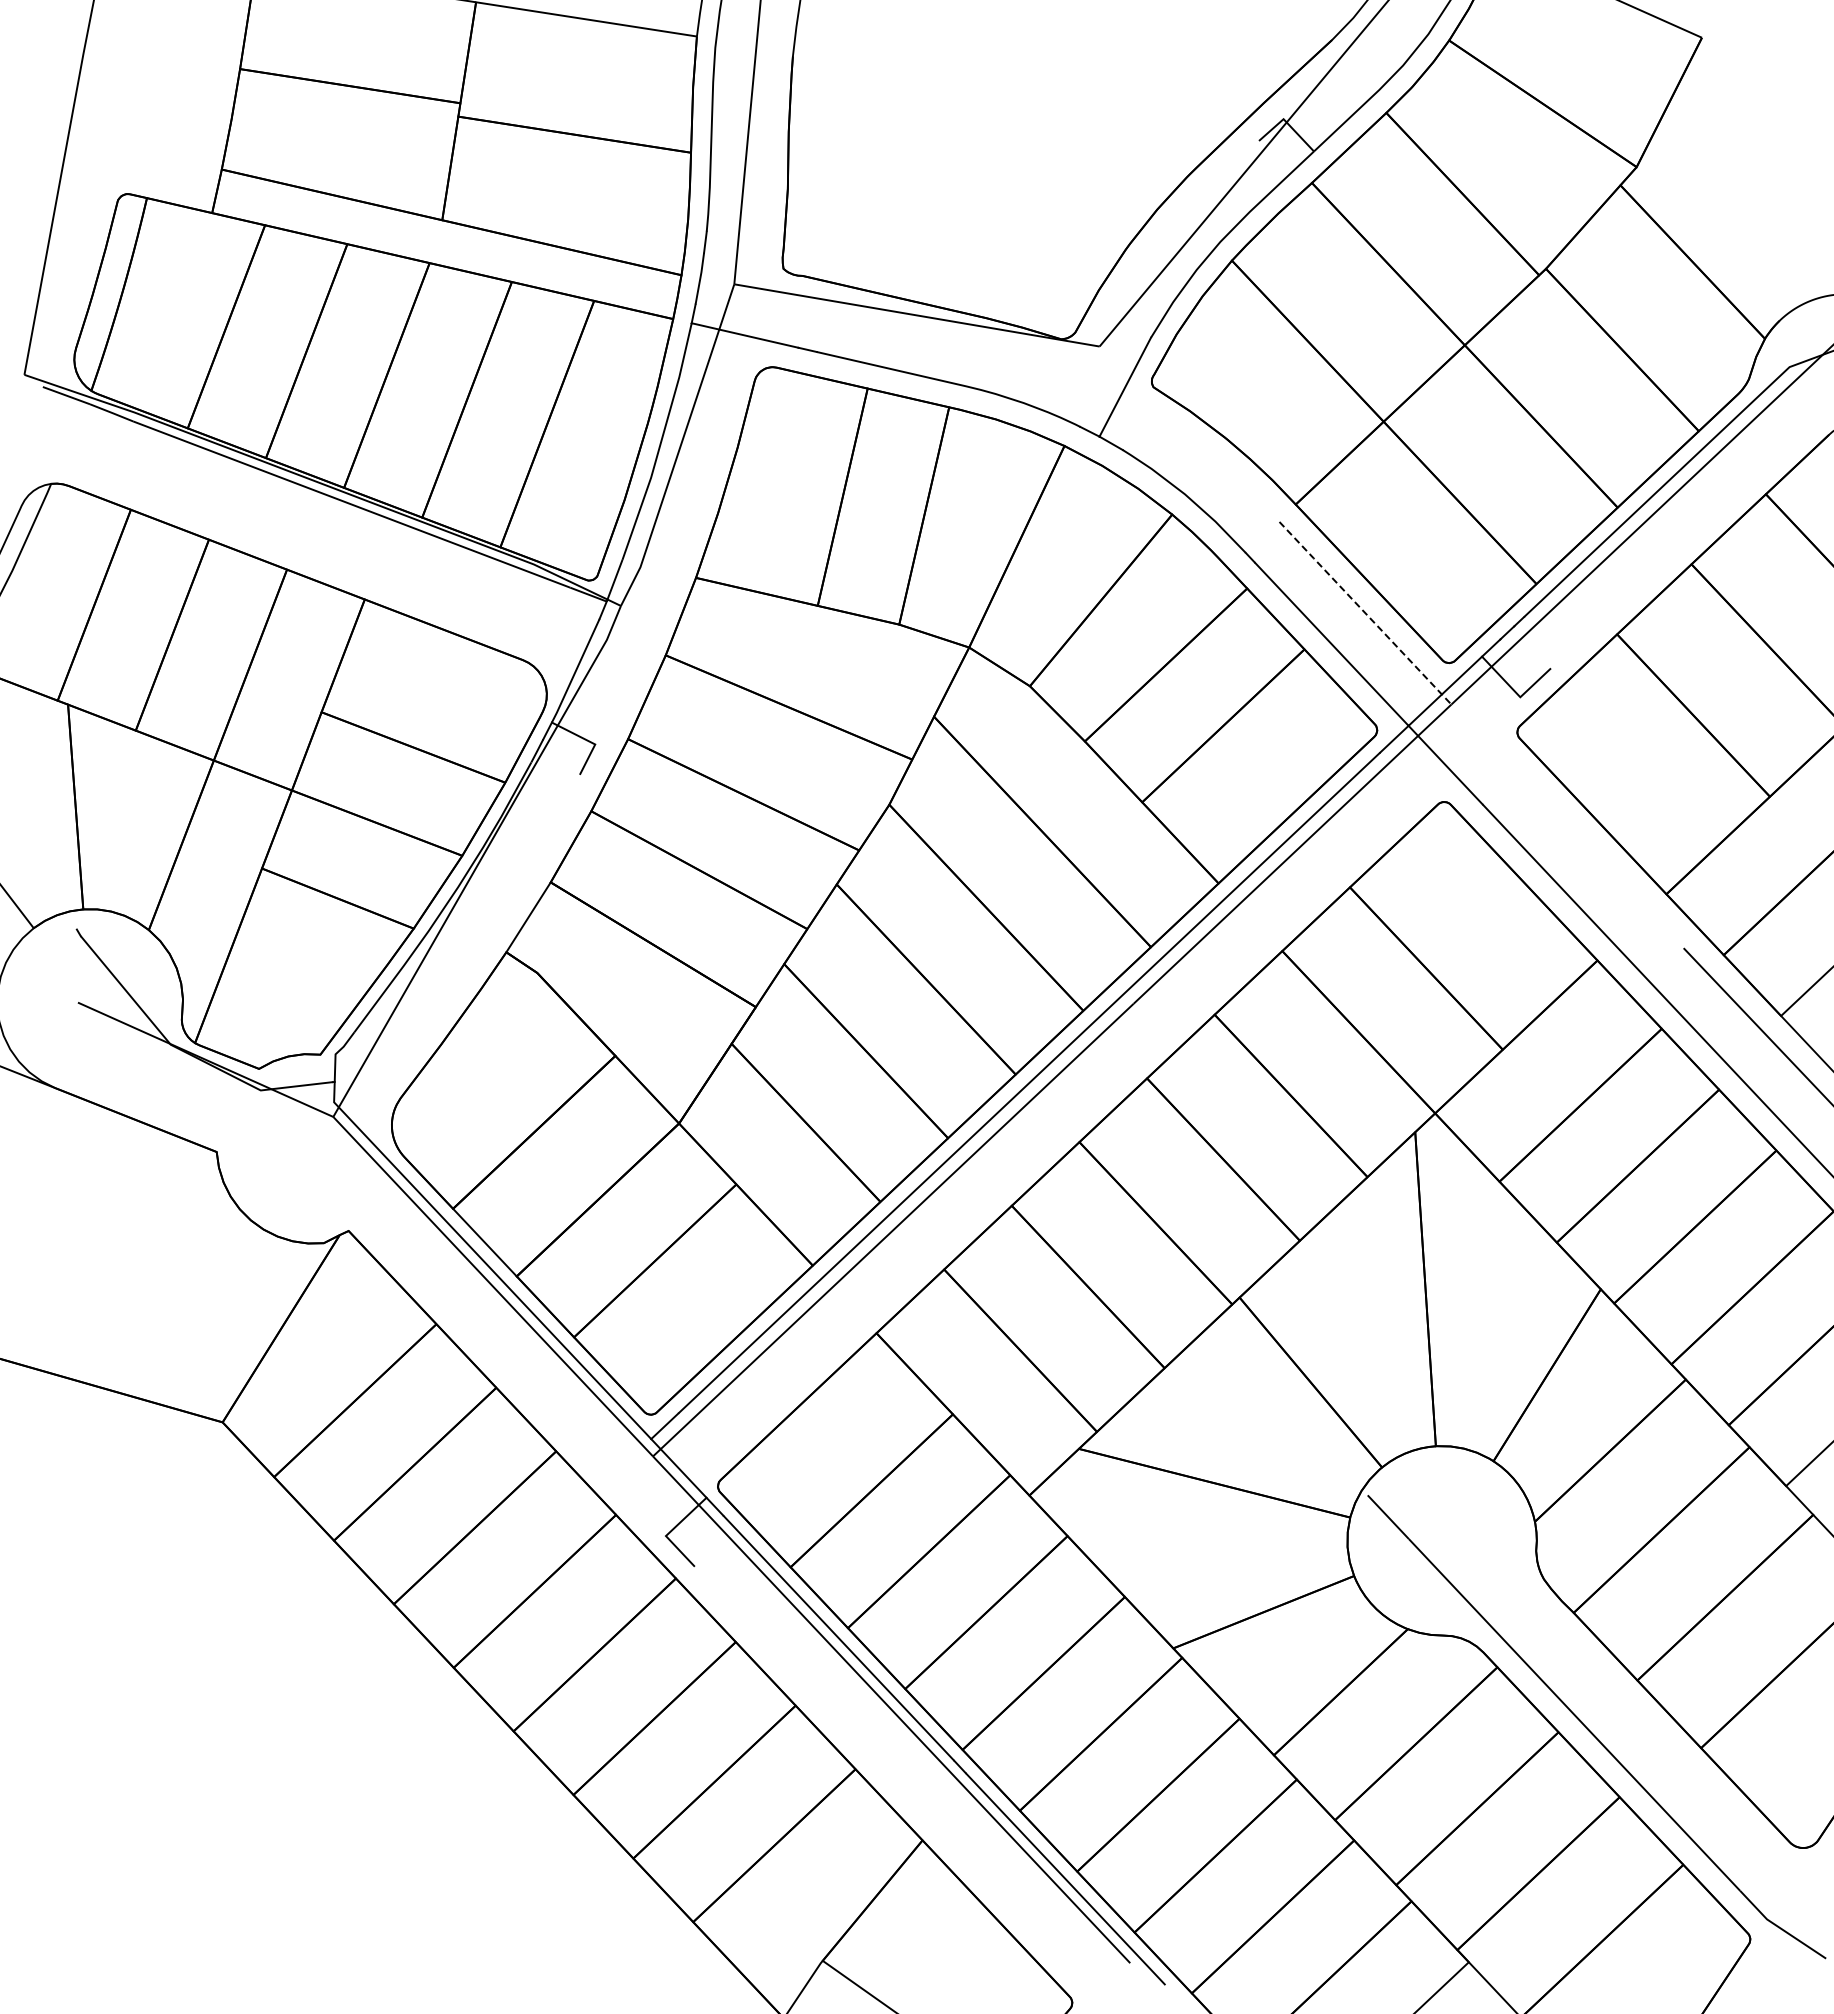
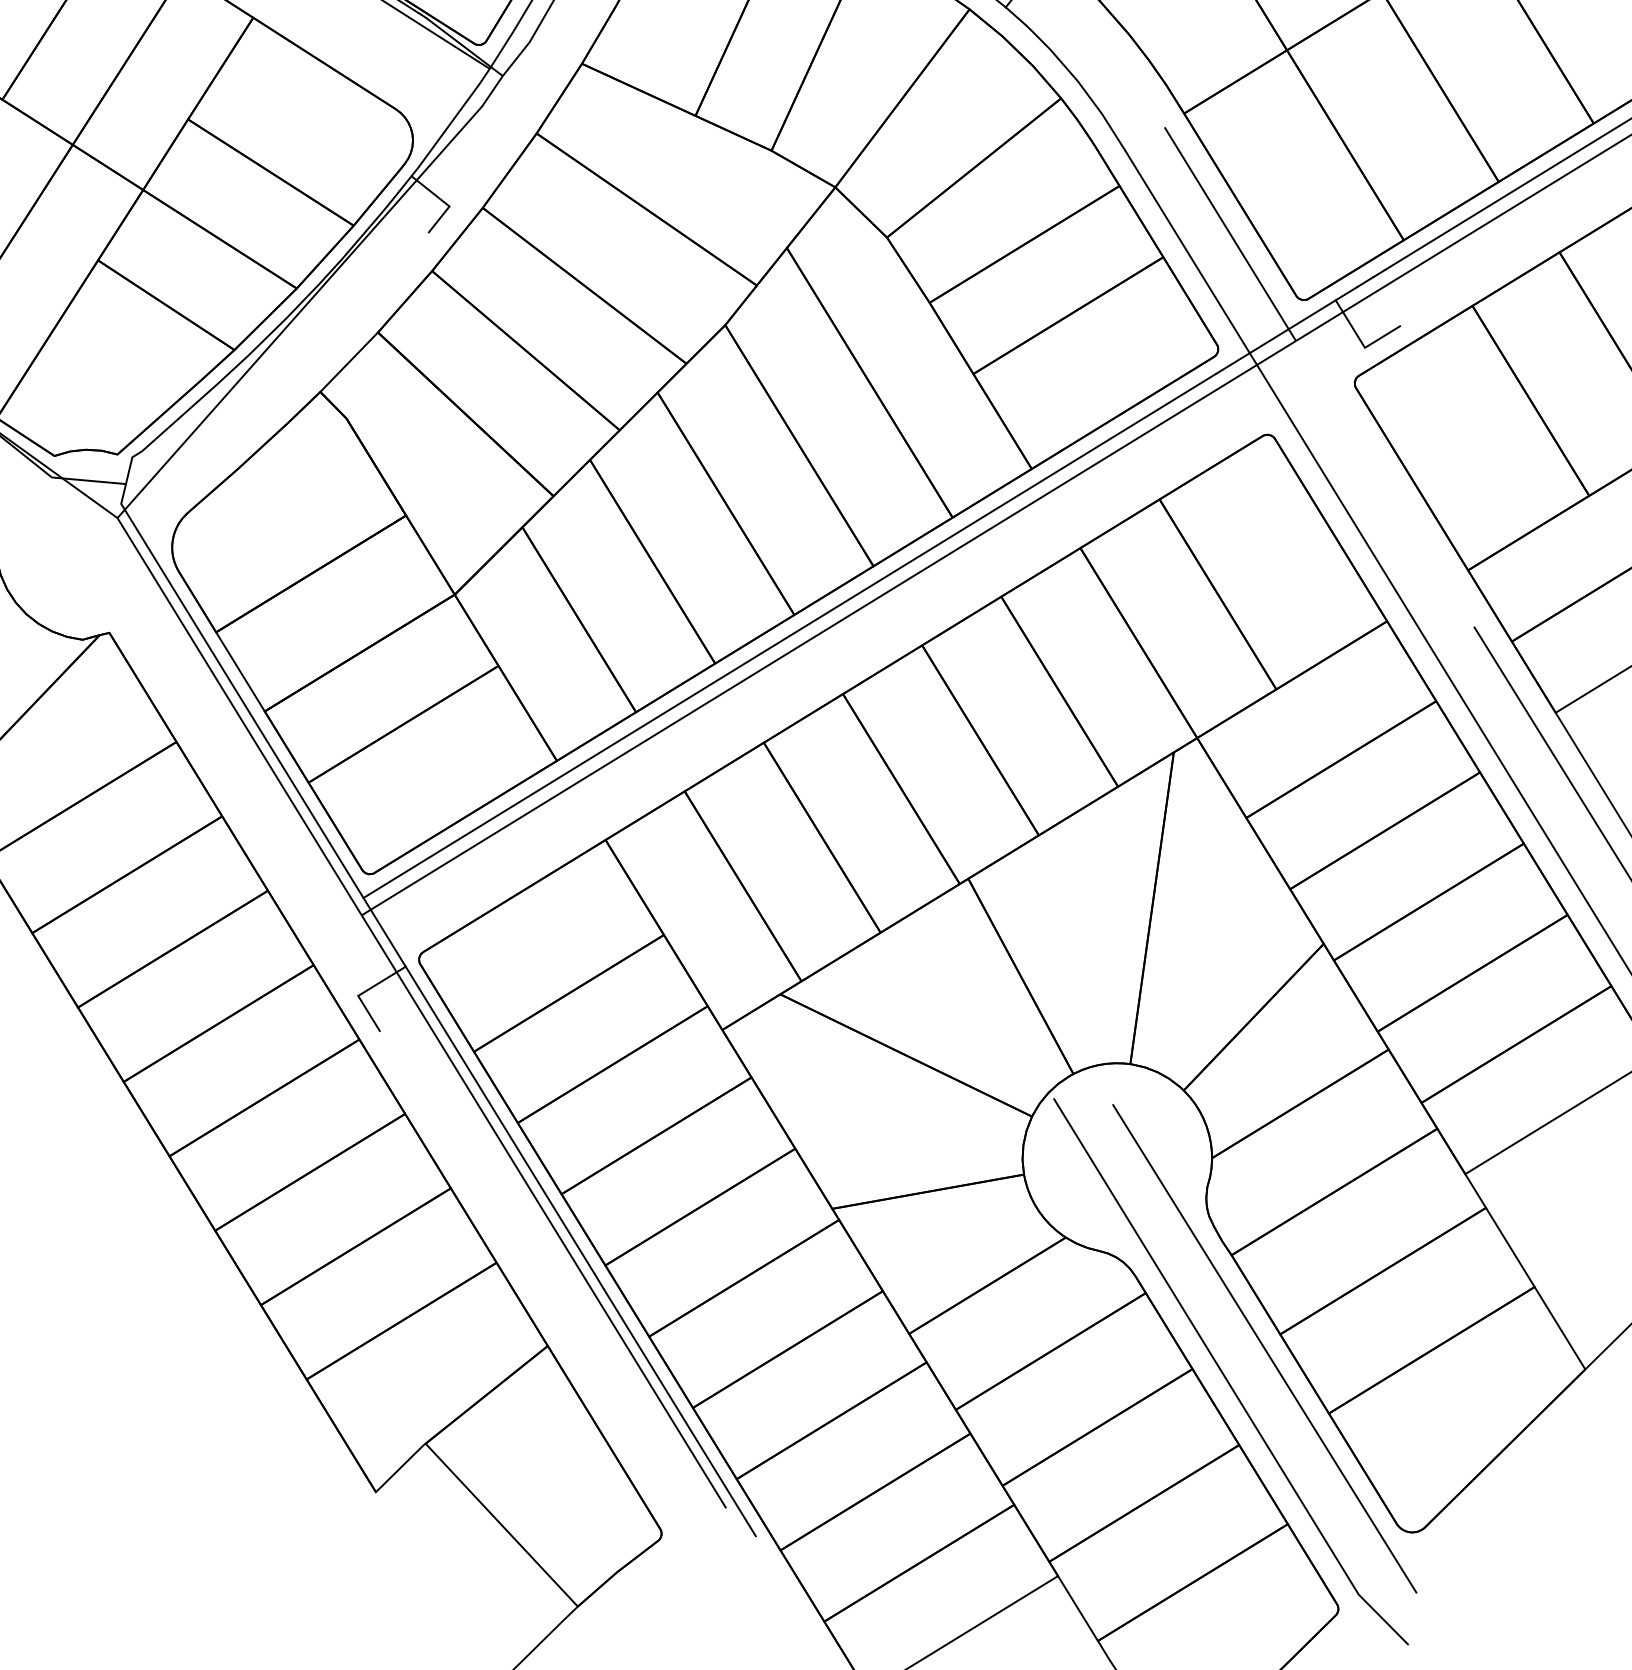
line: (1365, 613) -> (1230, 234), dashed -> solid
line: (1625, 1697) -> (1265, 1348), added

